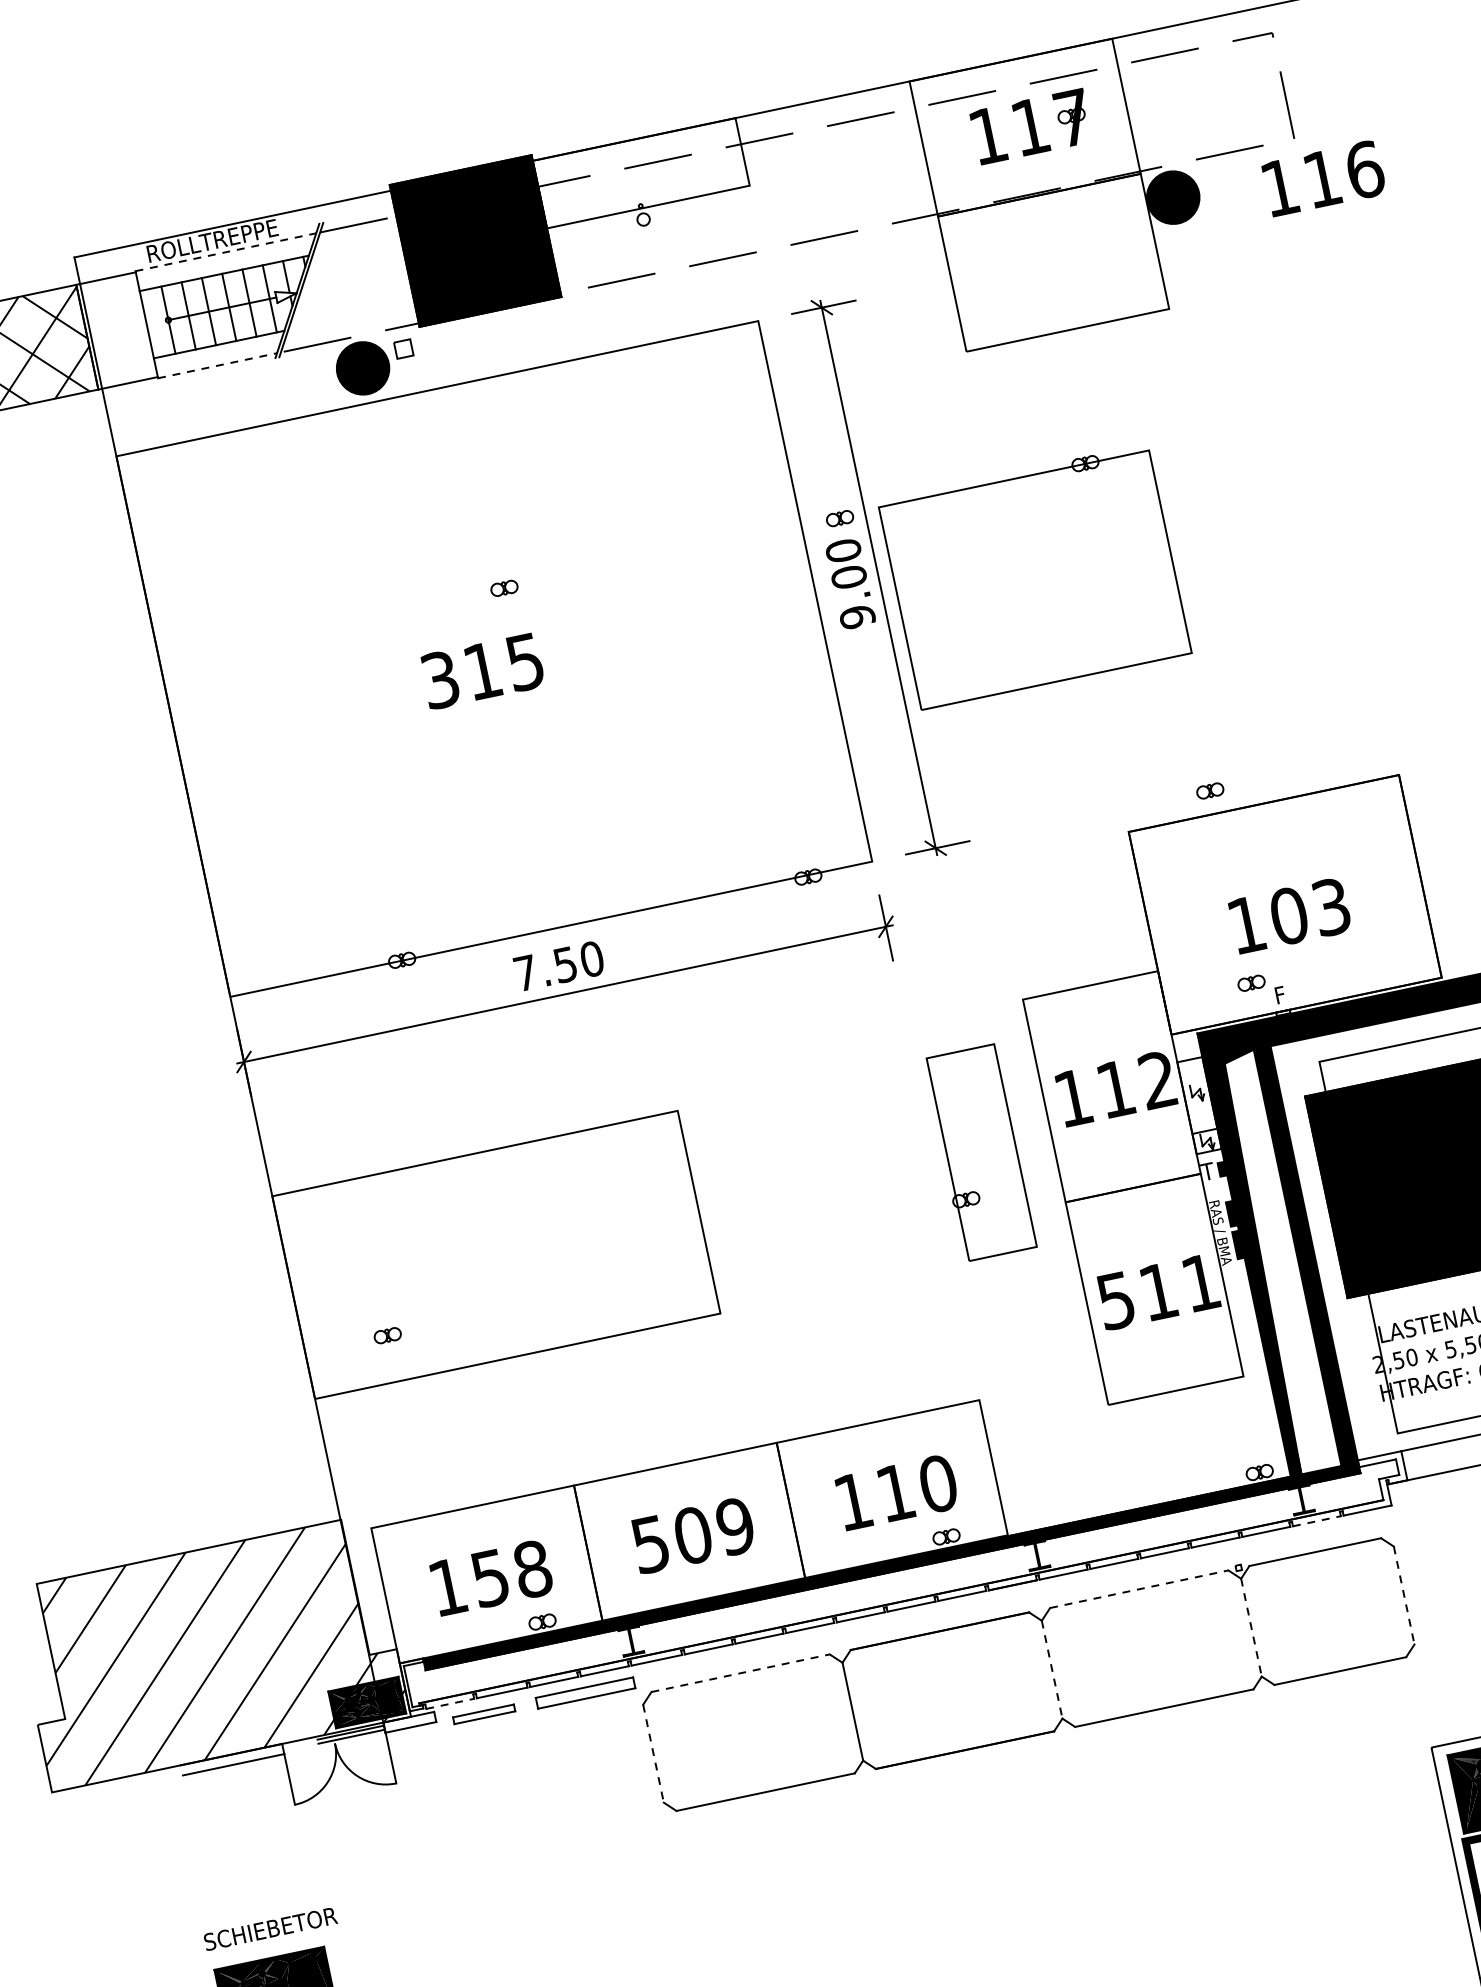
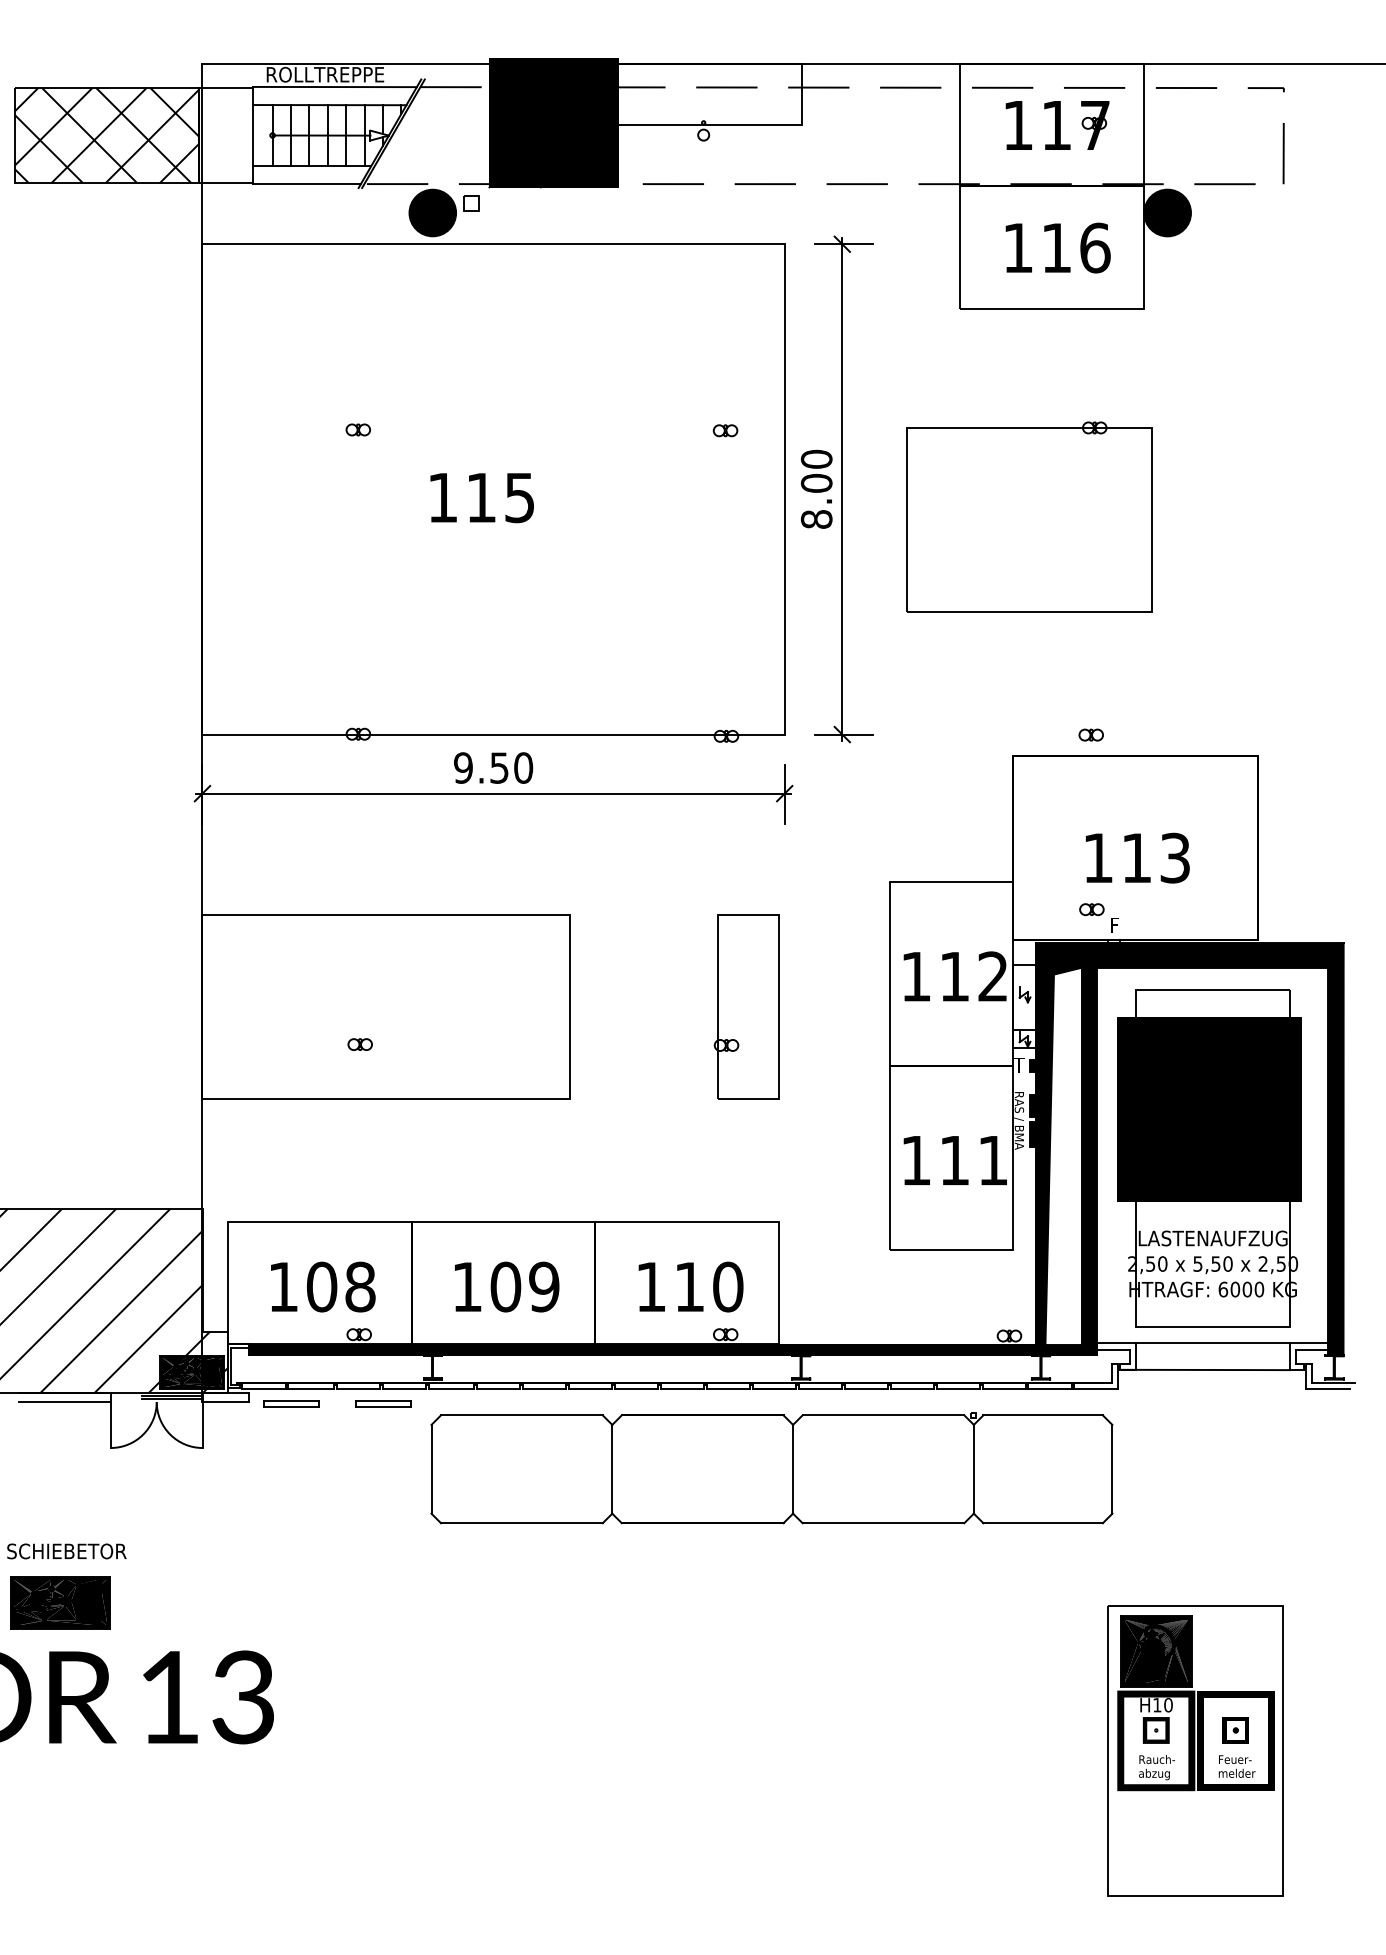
text: (1323, 178) -> (1057, 247), moved
line: (225, 252) -> (334, 87), dashed -> solid
line: (217, 366) -> (306, 184), dashed -> solid
part: (839, 518) -> (725, 430), moved
part: (1034, 576) -> (1029, 516), moved
part: (503, 588) -> (357, 429), moved
text: (857, 617) -> (816, 519), 9.00 -> 8.00
text: (439, 679) -> (442, 497), 315 -> 115
text: (1288, 915) -> (1136, 857), 103 -> 113
text: (525, 972) -> (463, 767), 7.50 -> 9.50
part: (979, 1152) -> (746, 1006), moved
text: (1115, 1300) -> (915, 1160), 511 -> 111
part: (386, 1335) -> (359, 1044), moved
line: (1317, 1520) -> (1050, 1388), dashed -> solid
text: (650, 1544) -> (467, 1287), 509 -> 109
text: (489, 1577) -> (321, 1286), 158 -> 108
line: (1139, 1589) -> (883, 1415), dashed -> solid
line: (1404, 1595) -> (1112, 1469), dashed -> solid
line: (1251, 1628) -> (973, 1469), dashed -> solid
line: (1052, 1669) -> (793, 1469), dashed -> solid
line: (740, 1673) -> (521, 1415), dashed -> solid
part: (585, 1692) -> (383, 1403), size x0.62
line: (450, 1703) -> (264, 1388), dashed -> solid
line: (653, 1753) -> (431, 1469), dashed -> solid

